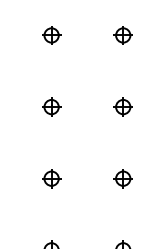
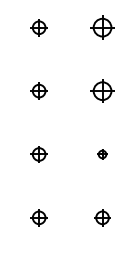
part: (123, 35) -> (102, 27), size x1.4
part: (123, 106) -> (102, 90), size x1.4
part: (123, 178) -> (102, 154), size x0.6

